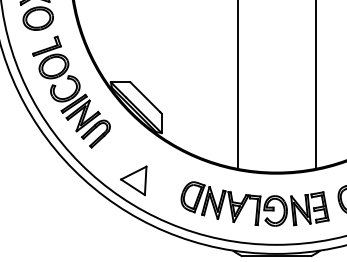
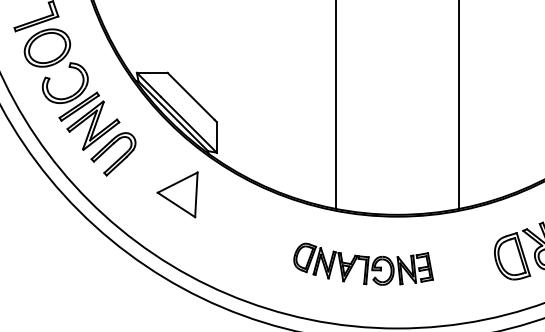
part: (133, 180) -> (177, 194), moved
part: (254, 203) -> (362, 263), size x0.6

